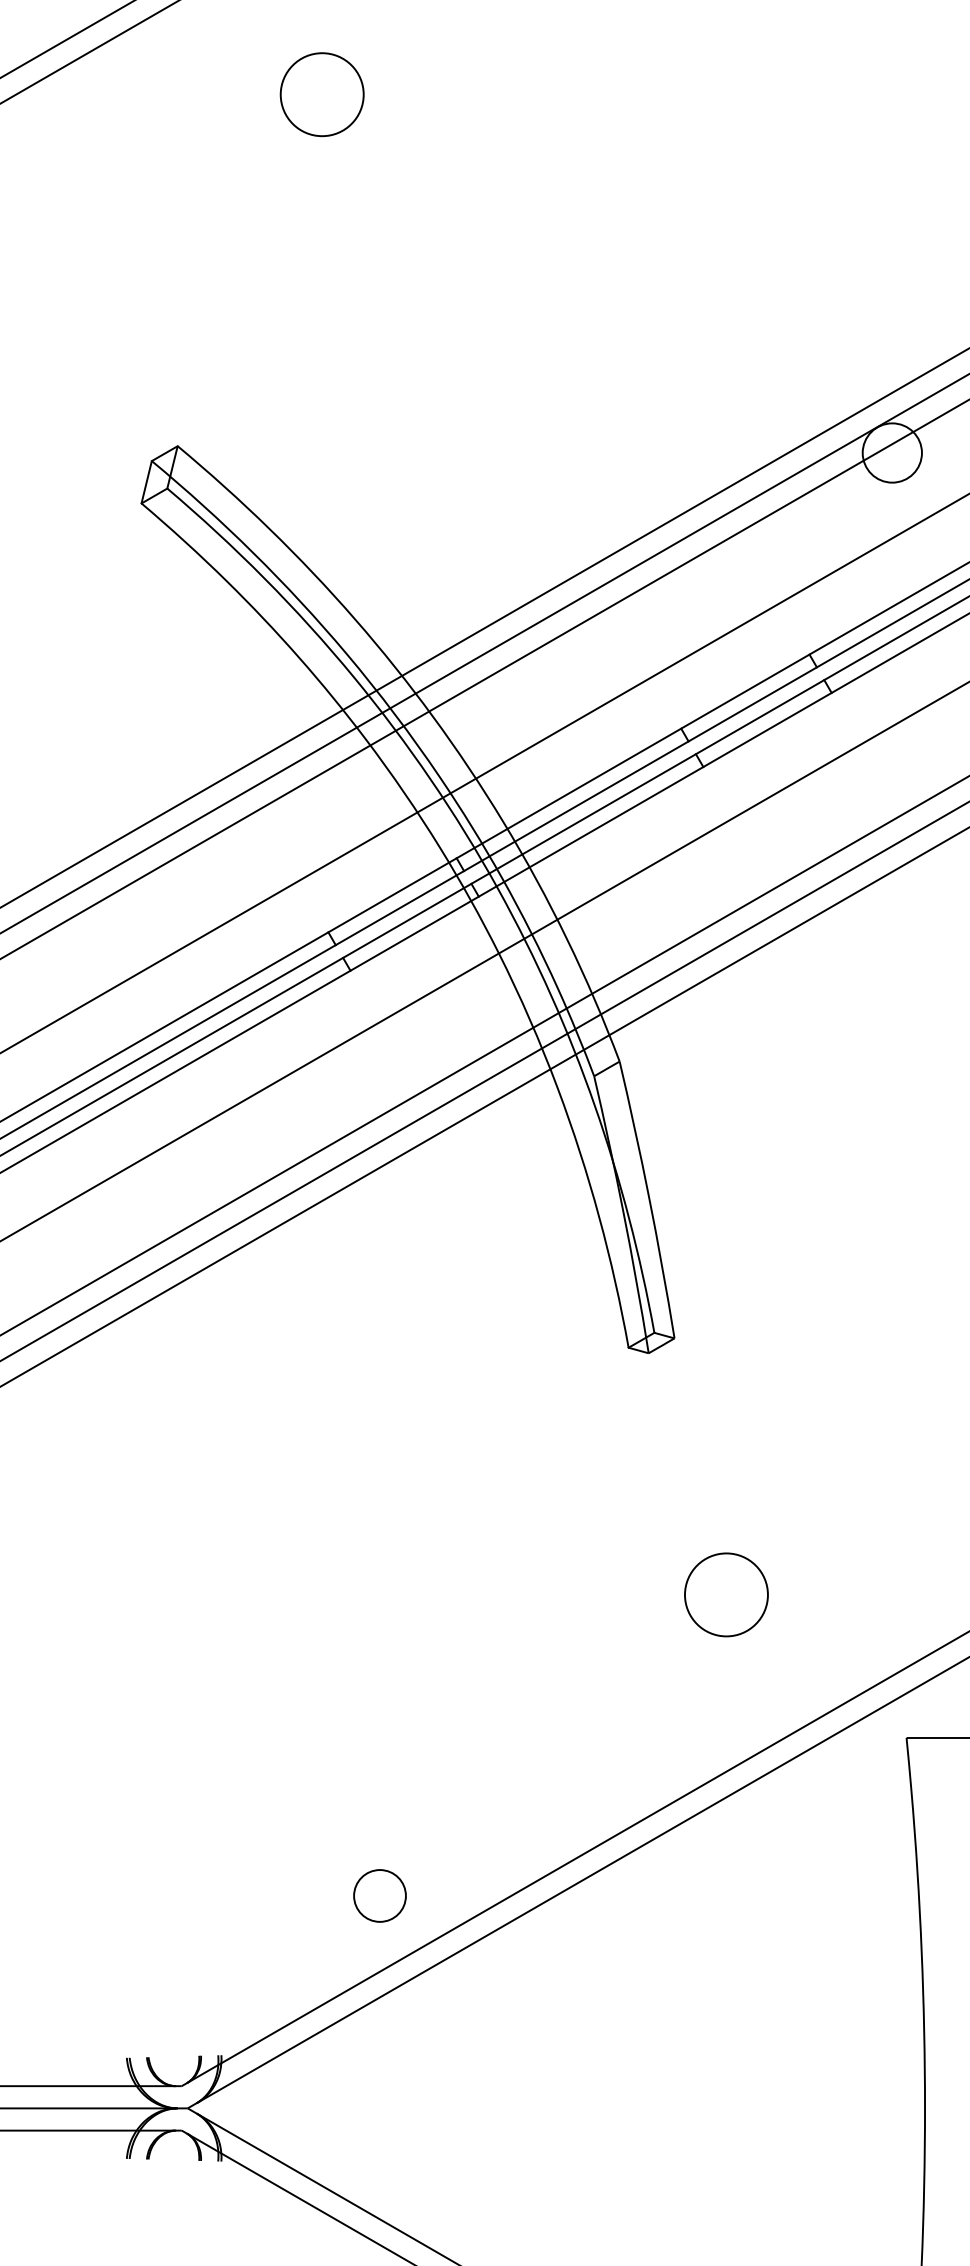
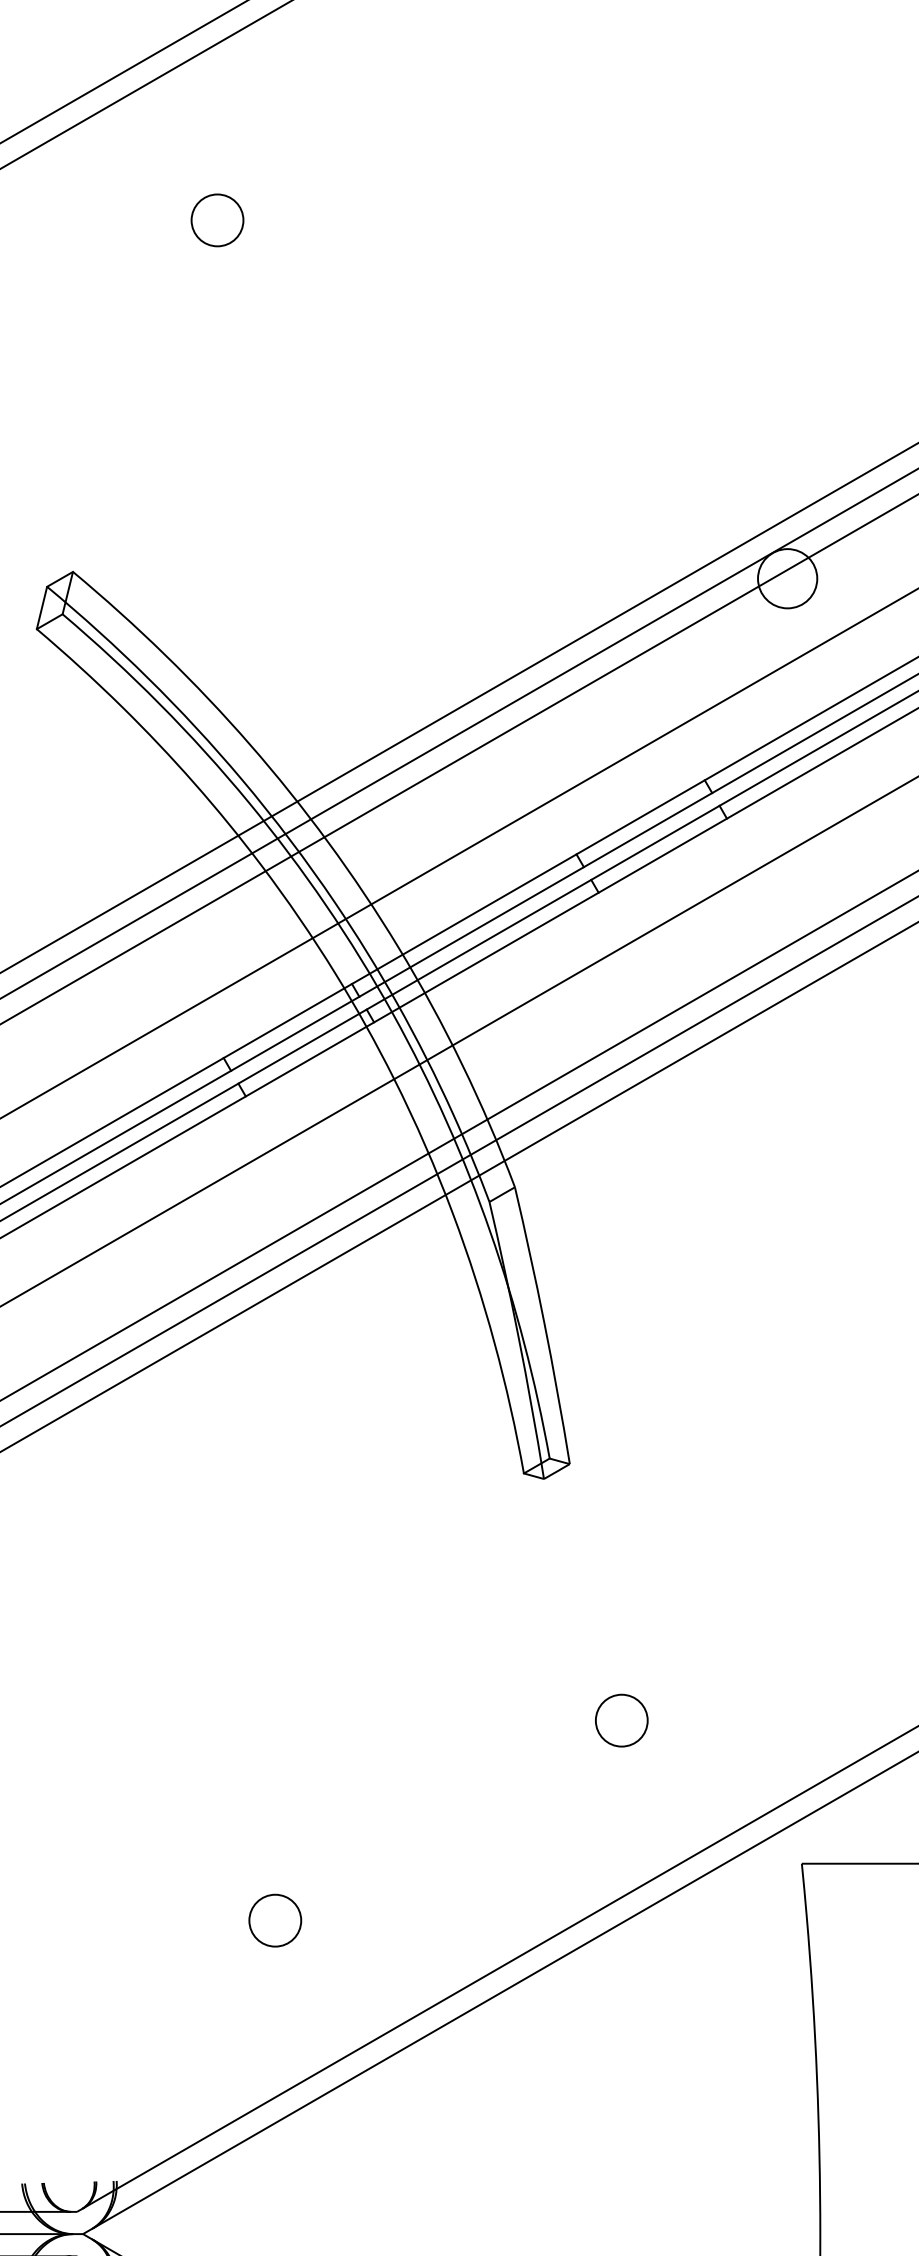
circle: (322, 94) -> (217, 220), size x0.62
circle: (726, 1594) -> (621, 1720), size x0.62
circle: (379, 1895) -> (274, 1920), moved

